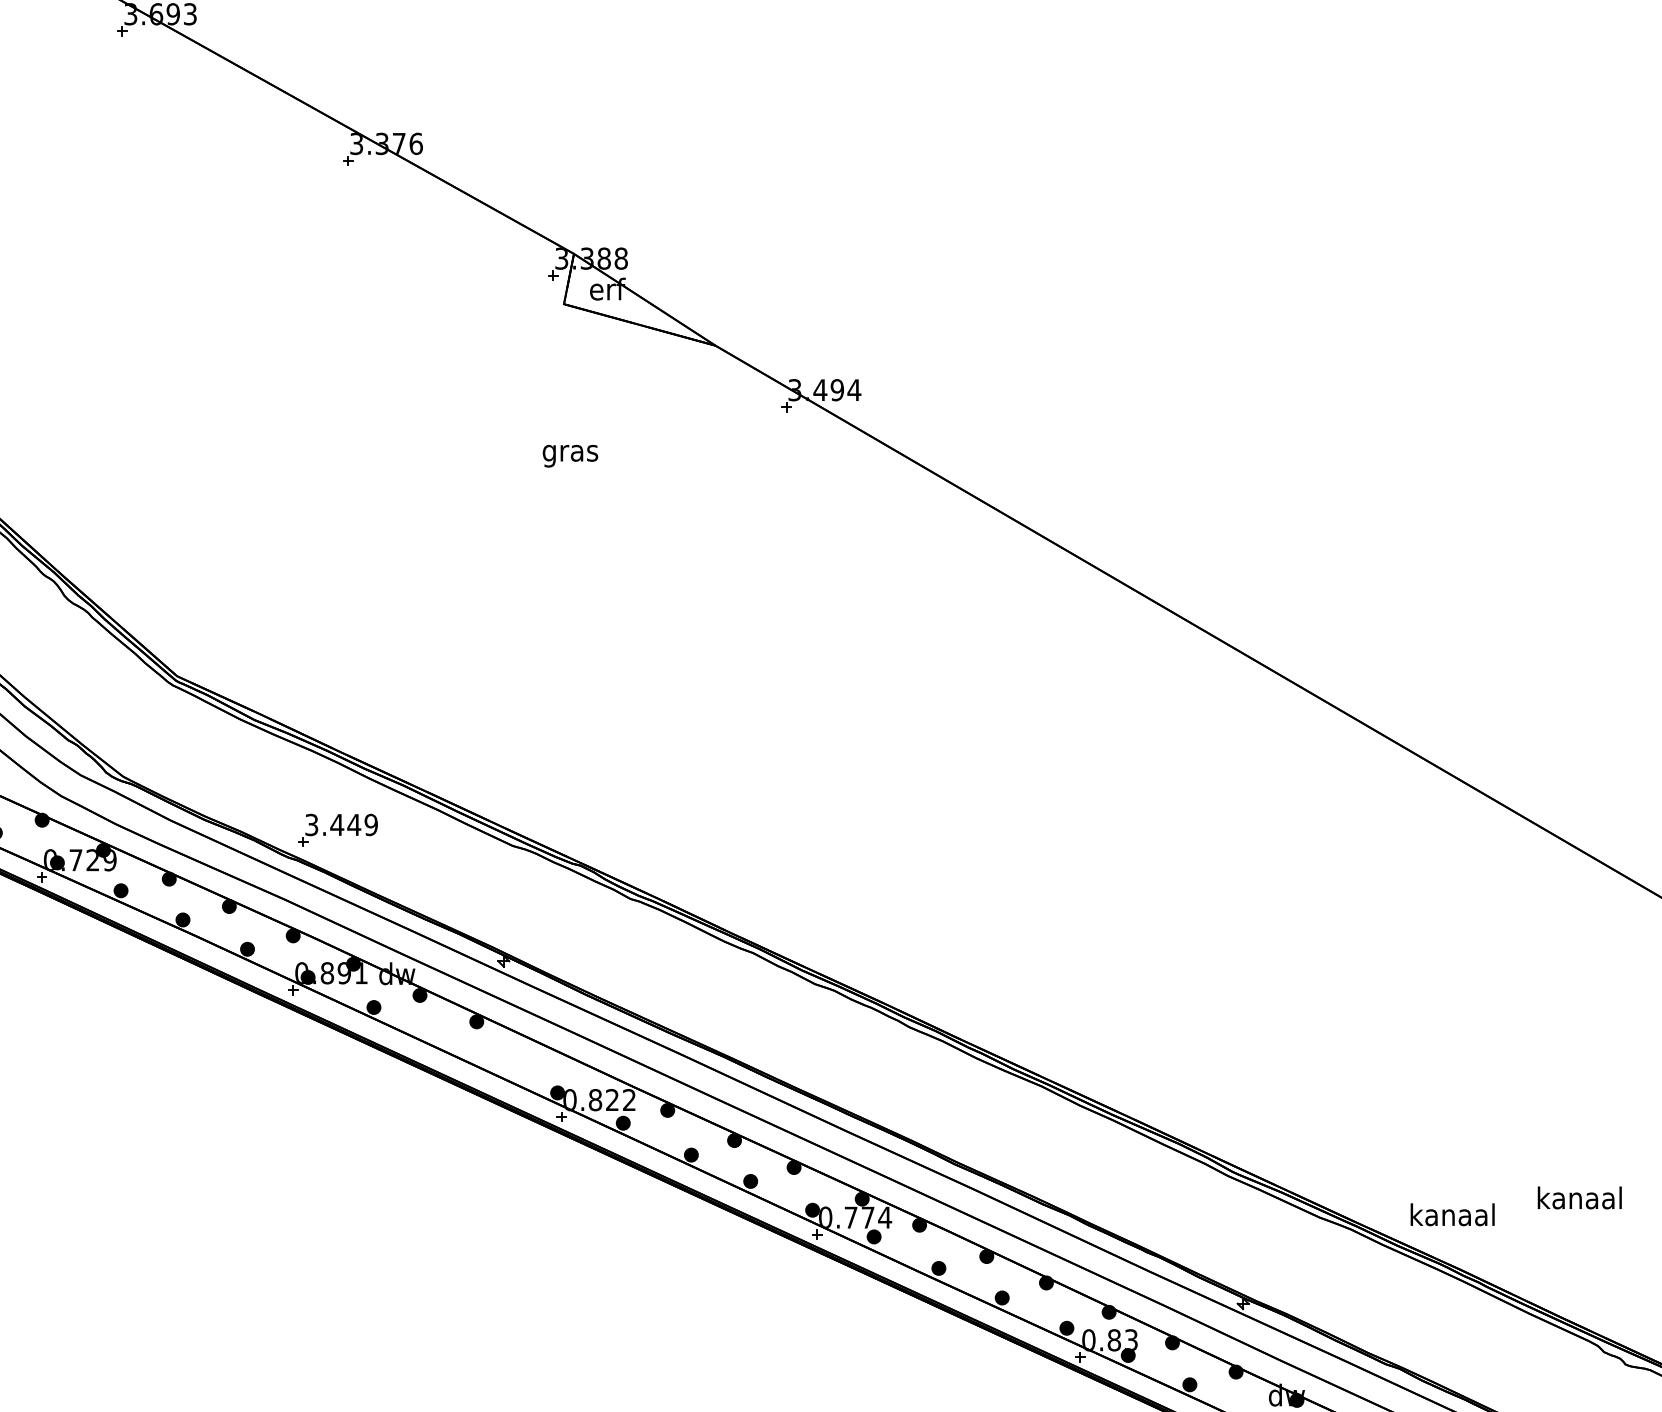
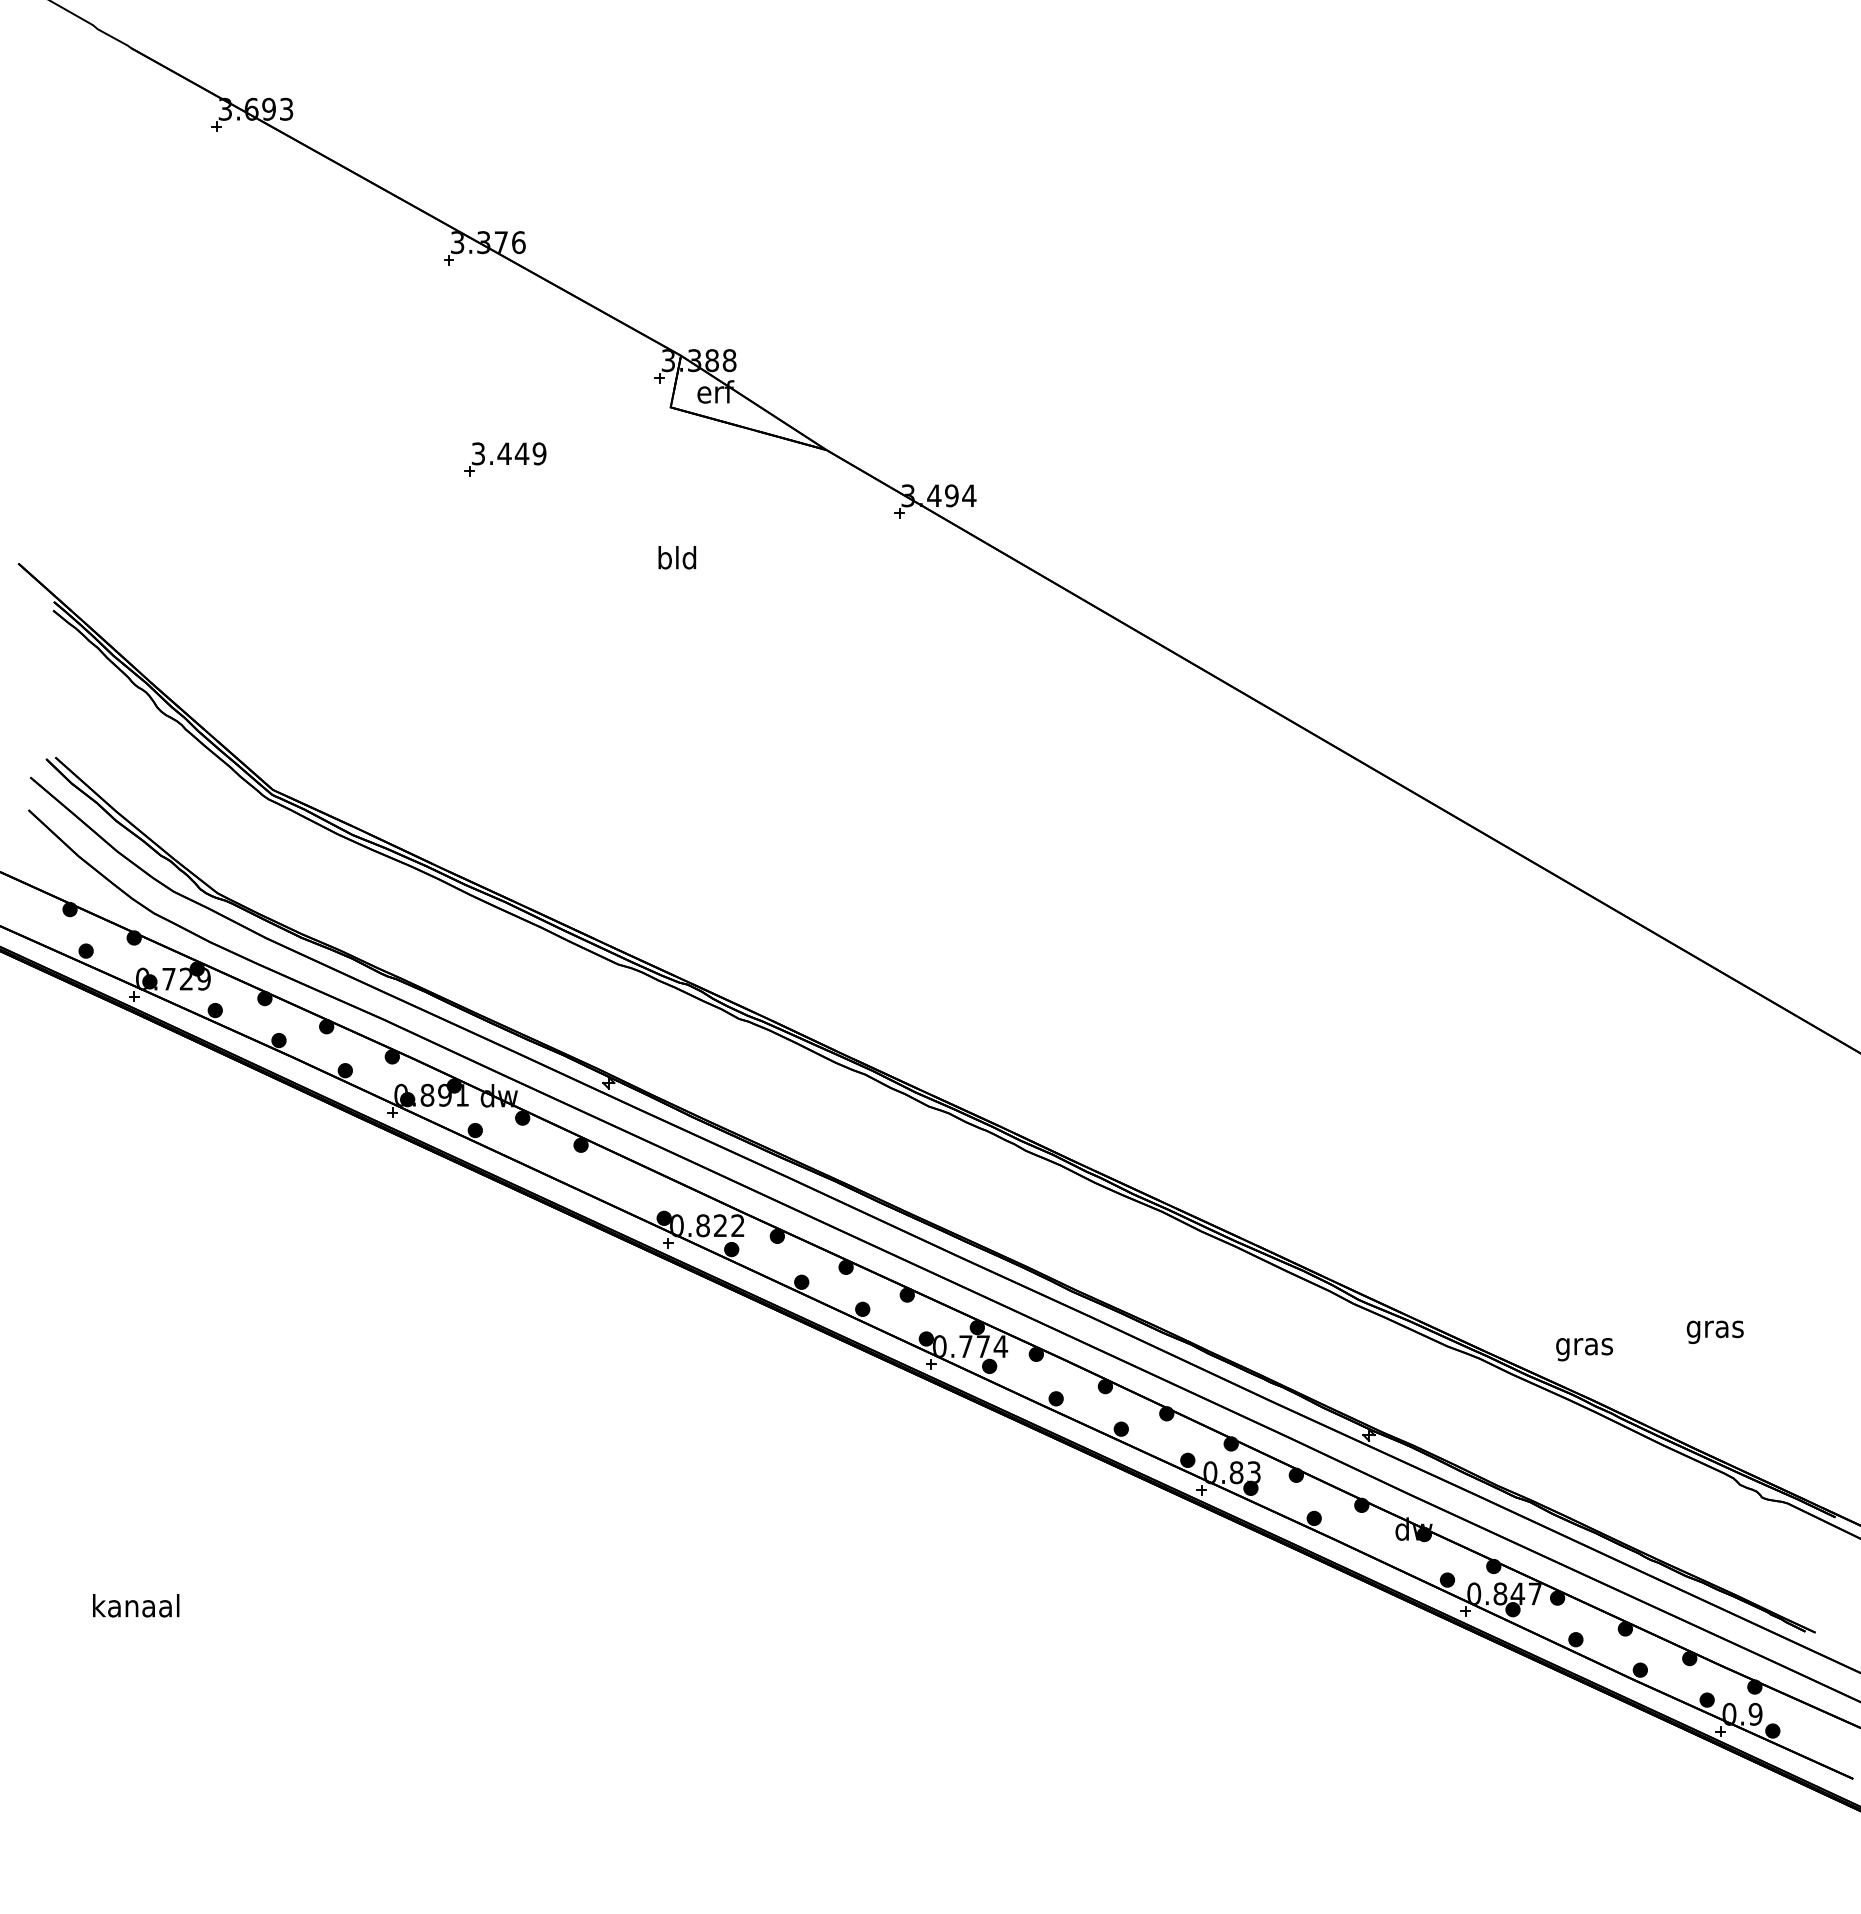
text: (570, 453) -> (677, 560), gras -> bld
part: (338, 830) -> (505, 459), moved
text: (1580, 1201) -> (1715, 1329), kanaal -> gras
text: (1452, 1217) -> (1584, 1346), kanaal -> gras

